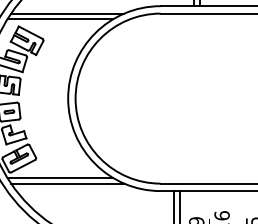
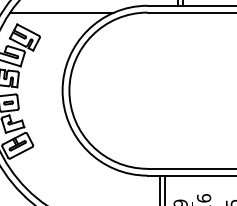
line: (60, 19) -> (55, 18), removed
line: (60, 178) -> (55, 164), removed
line: (67, 183) -> (61, 168), removed

